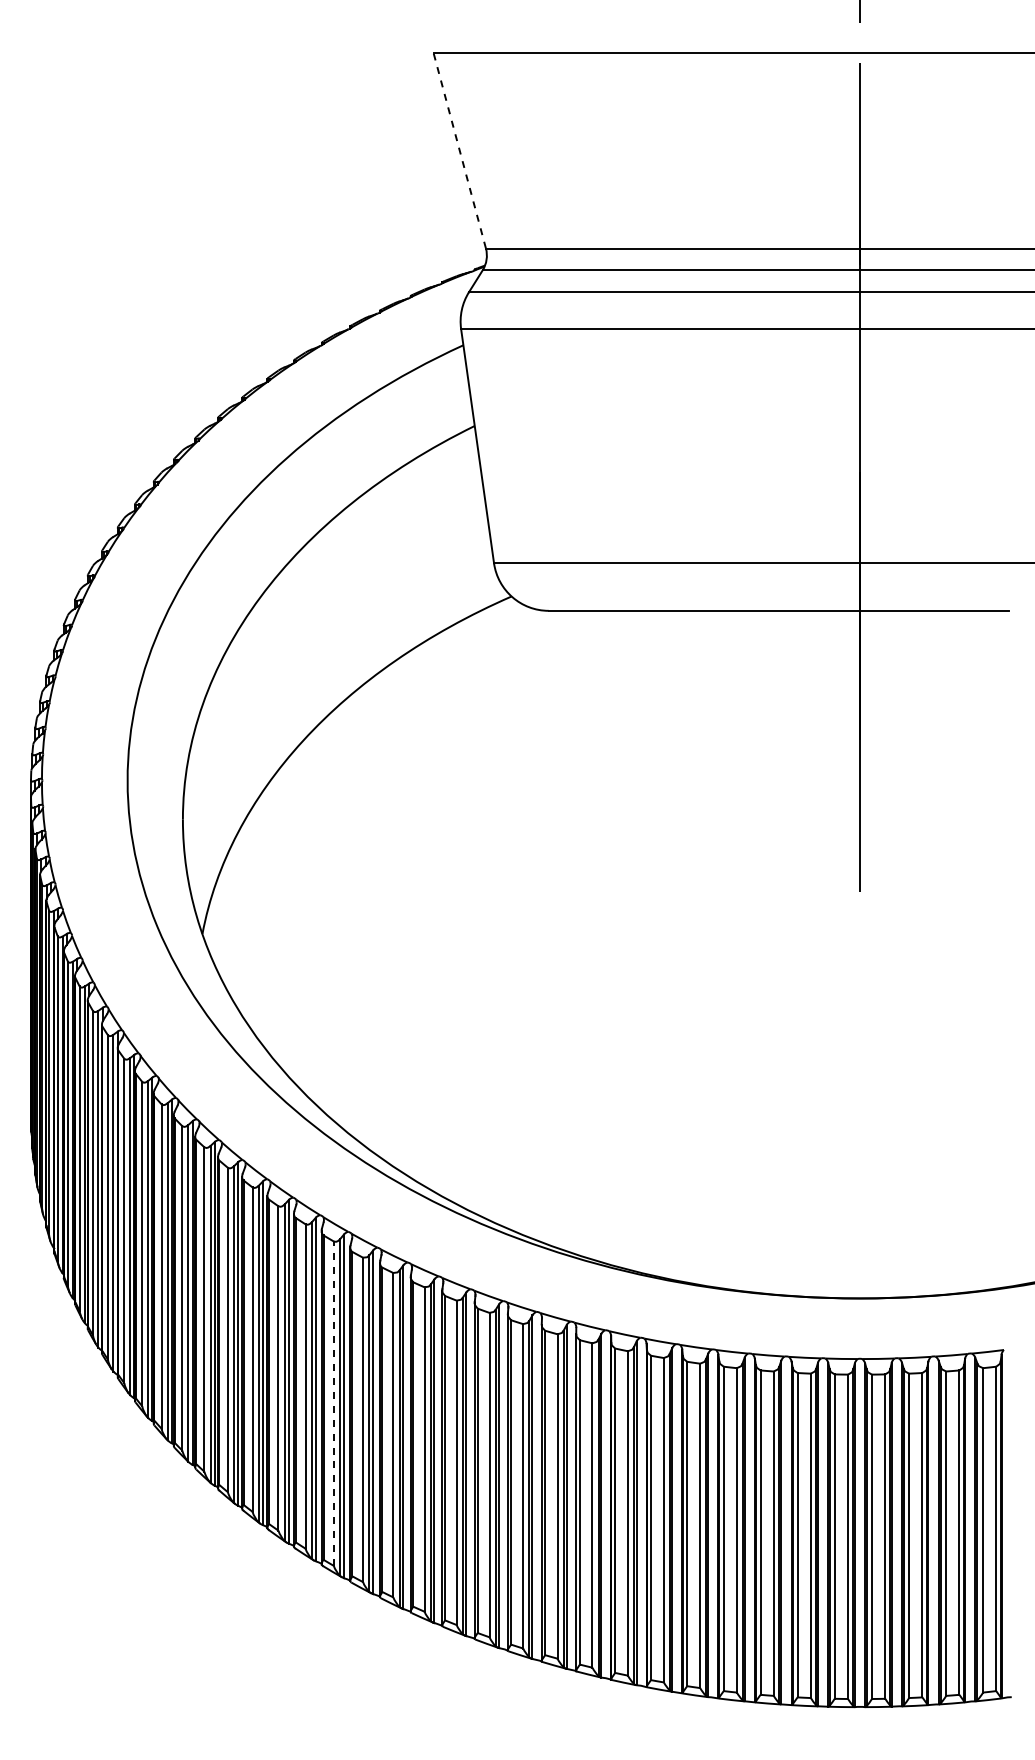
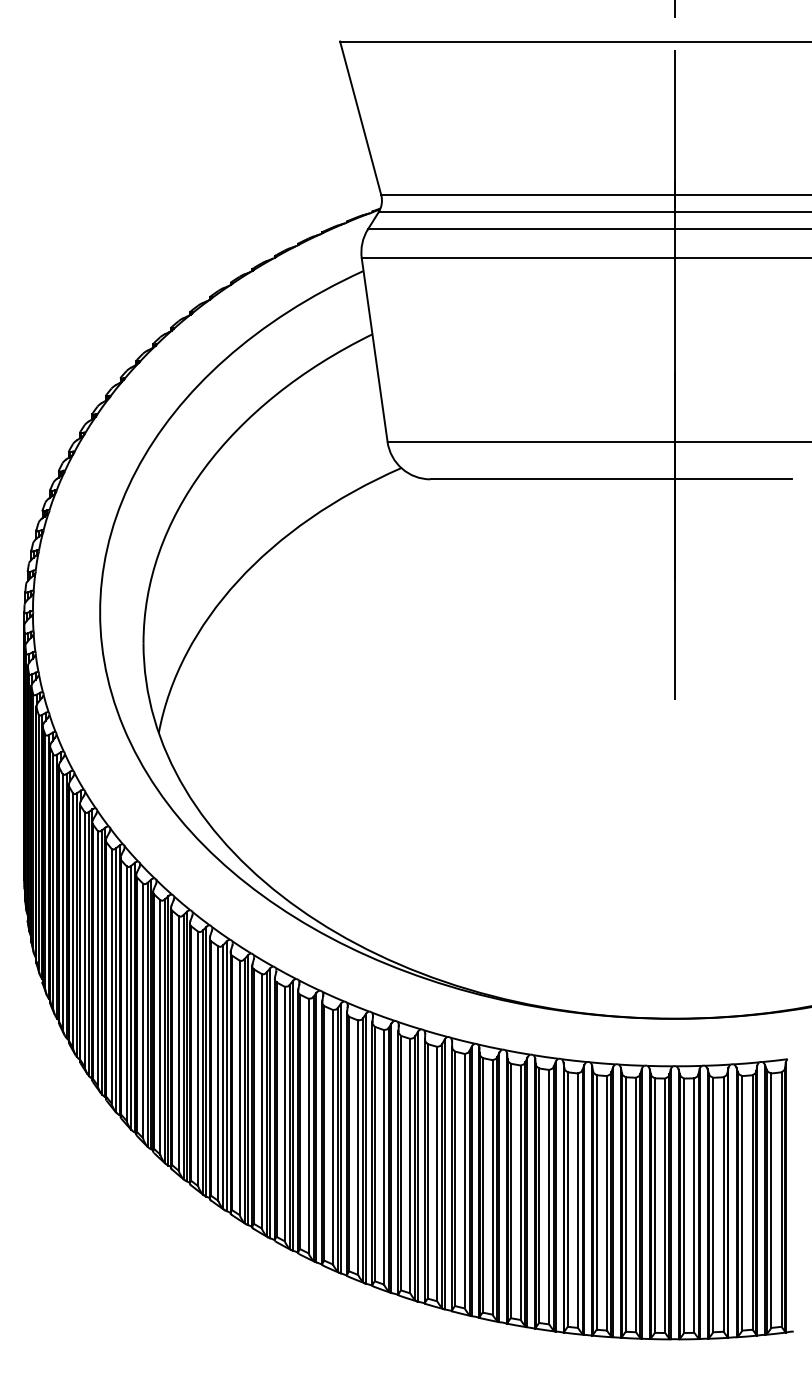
line: (459, 150) -> (360, 118), dashed -> solid
line: (333, 1403) -> (261, 1101), dashed -> solid

